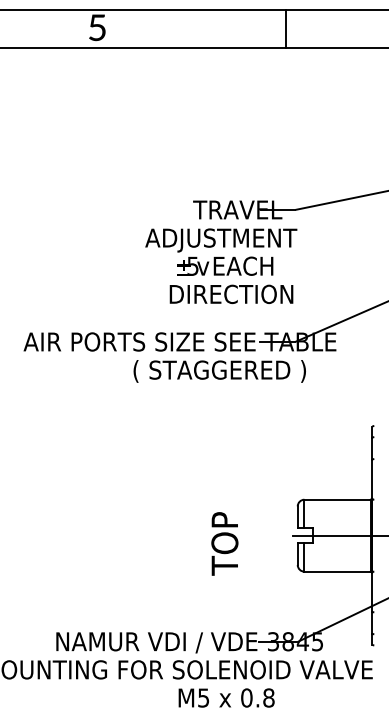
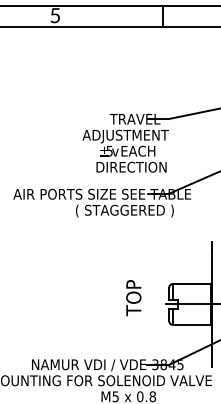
text: (224, 544) -> (133, 298), moved

